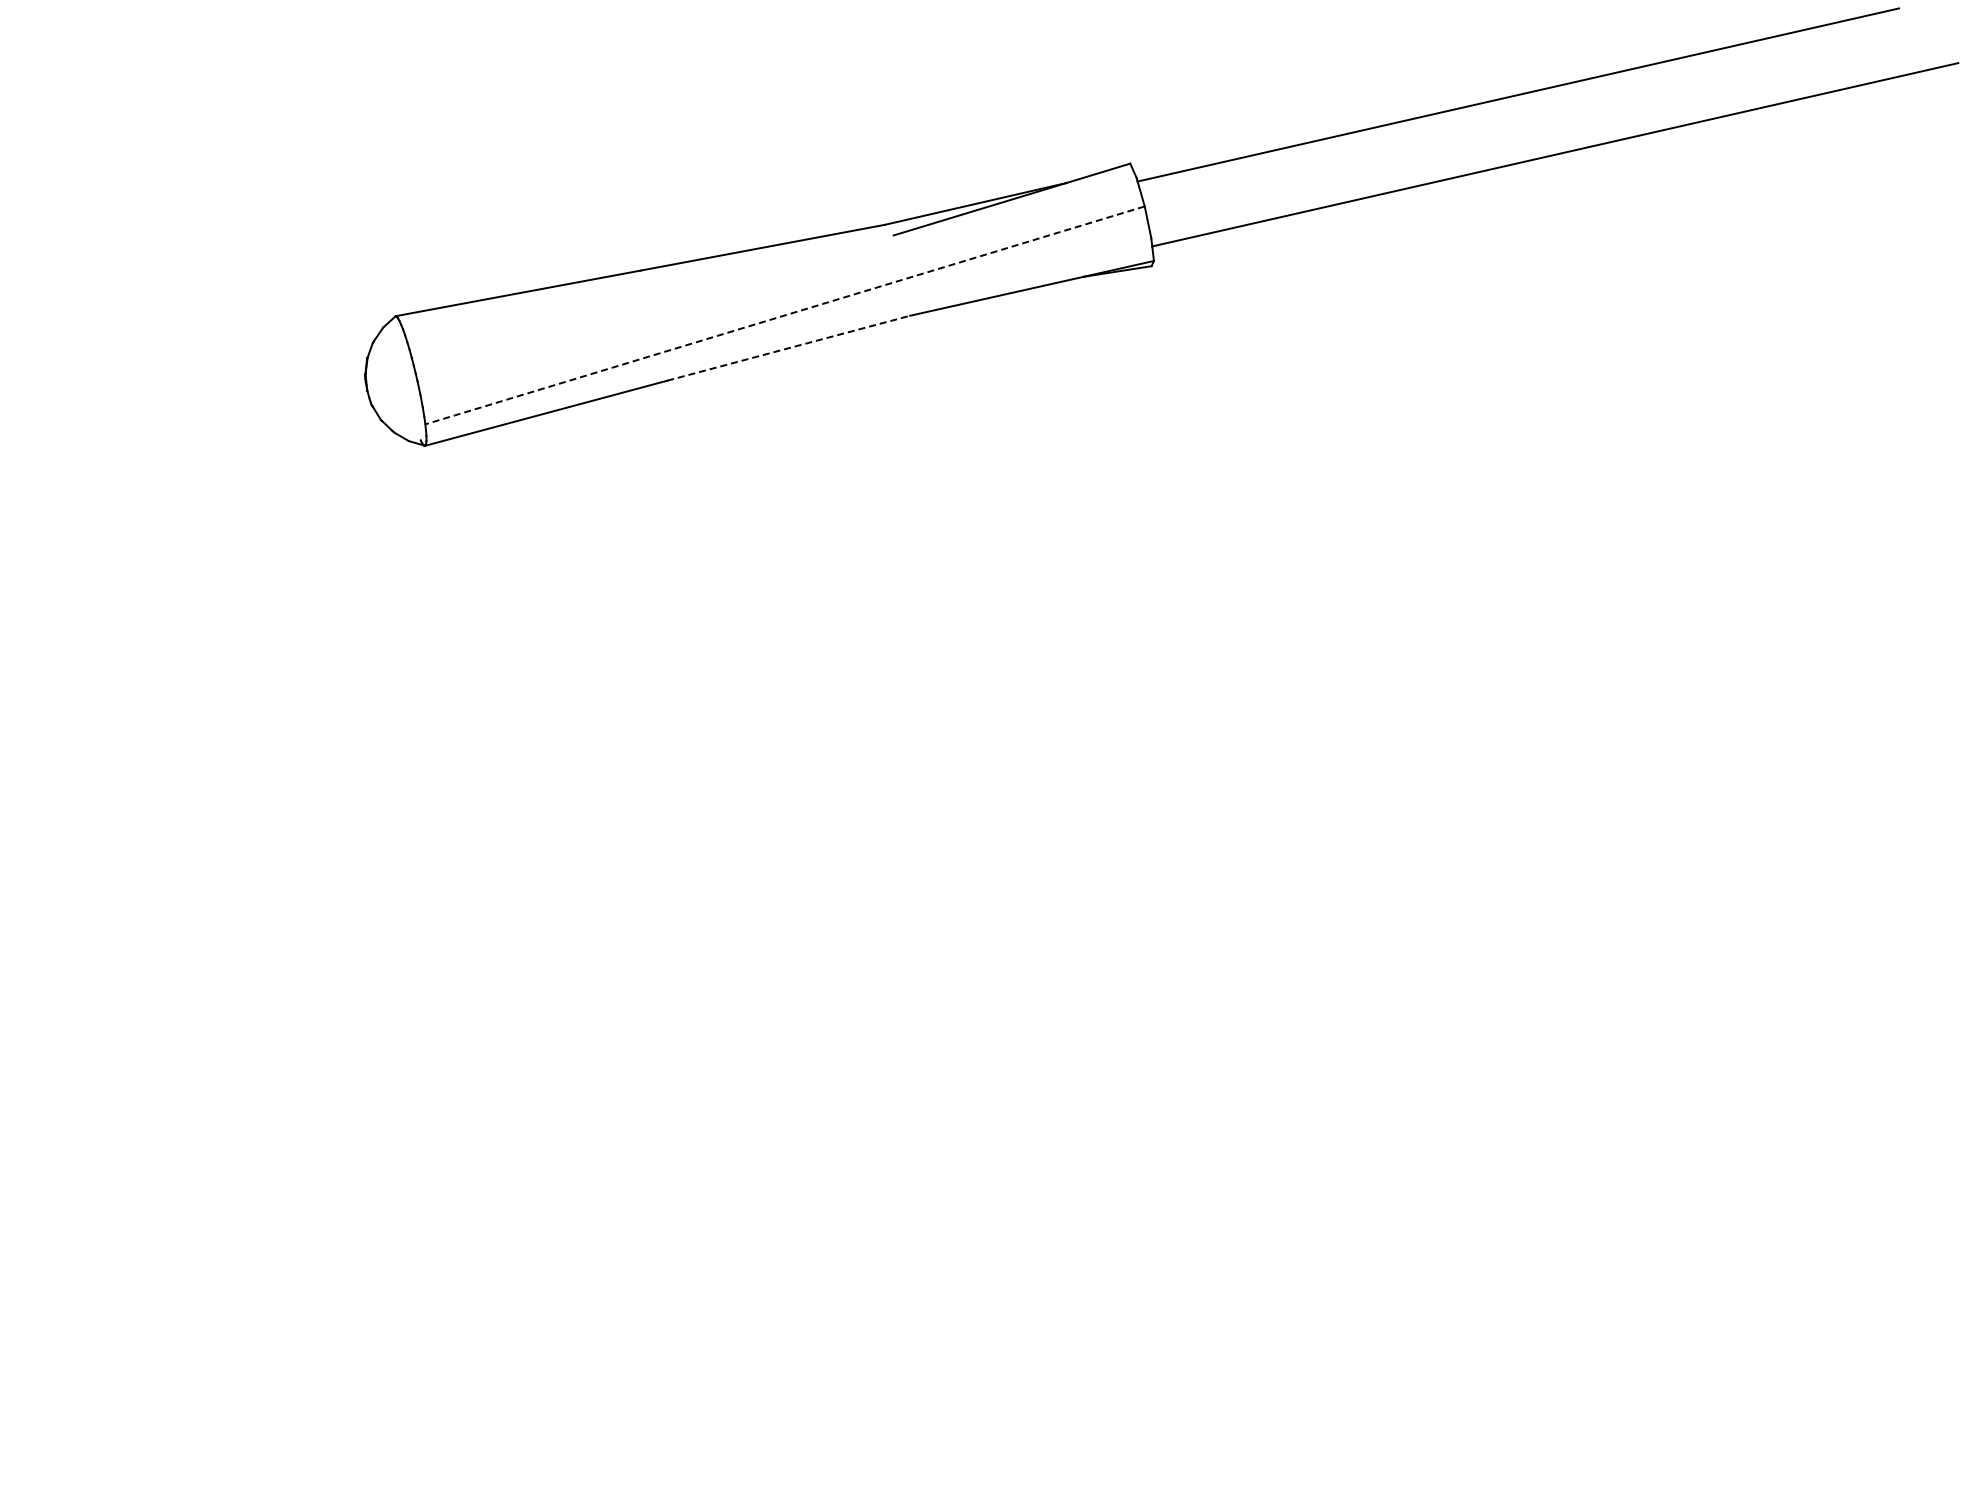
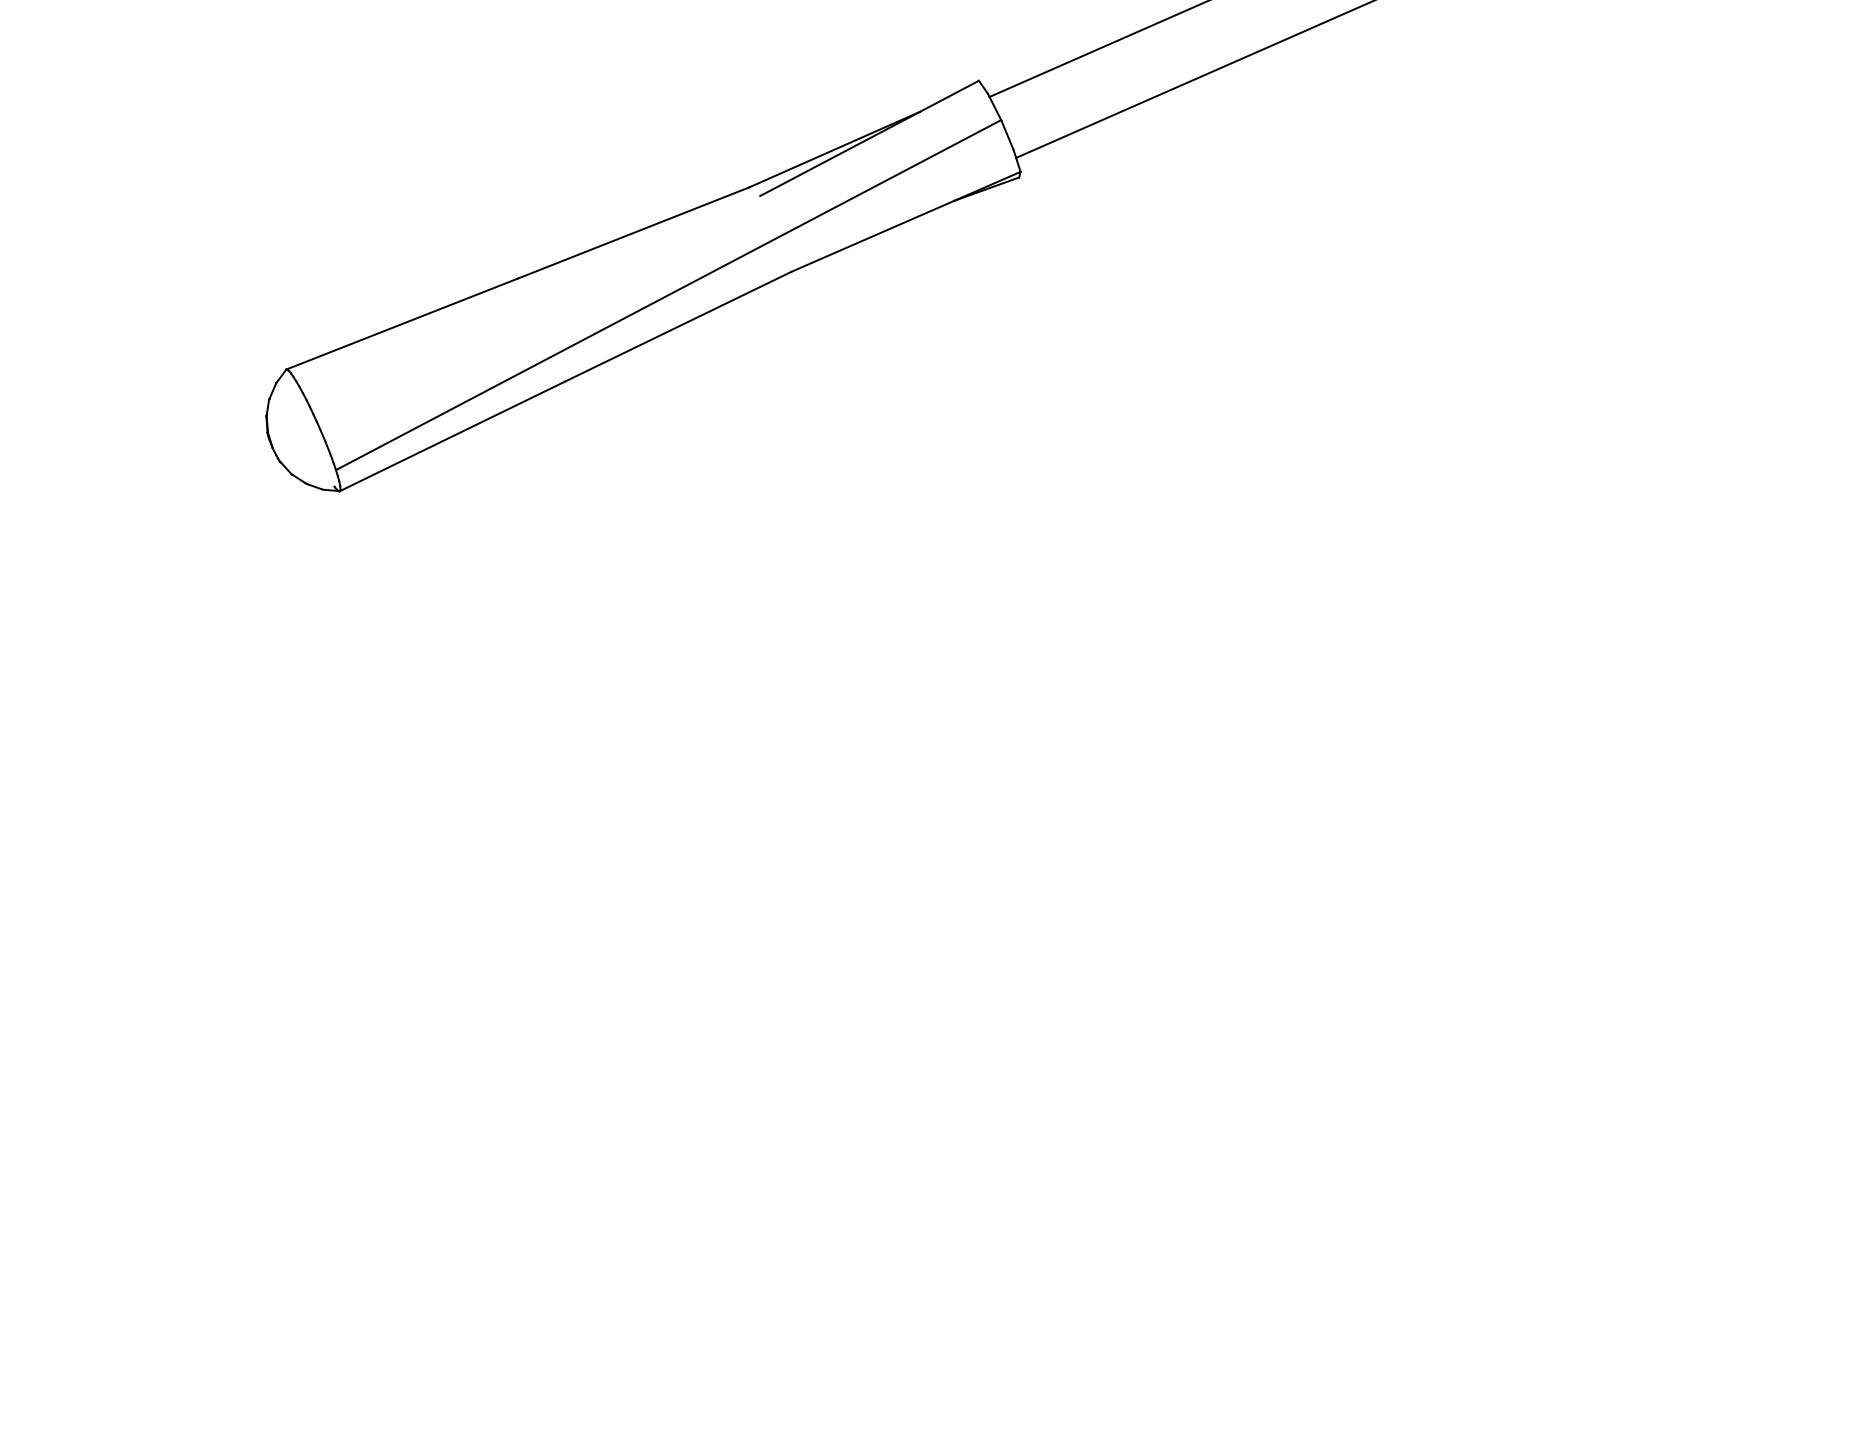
line: (785, 315) -> (669, 295), dashed -> solid
line: (788, 348) -> (678, 326), dashed -> solid

